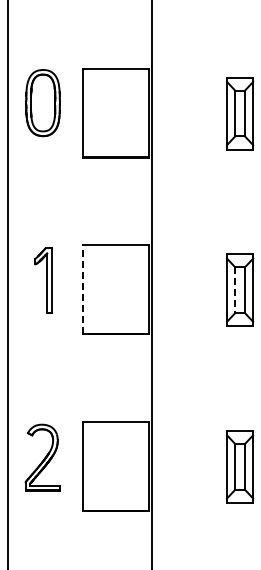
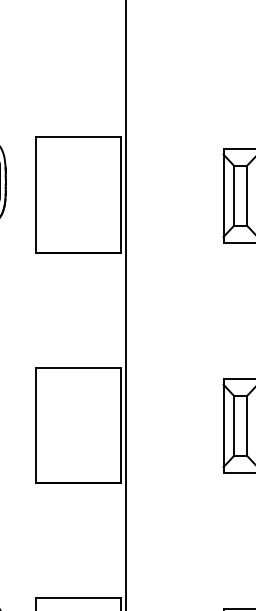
line: (83, 289) -> (36, 424), dashed -> solid
line: (235, 290) -> (234, 426), dashed -> solid

